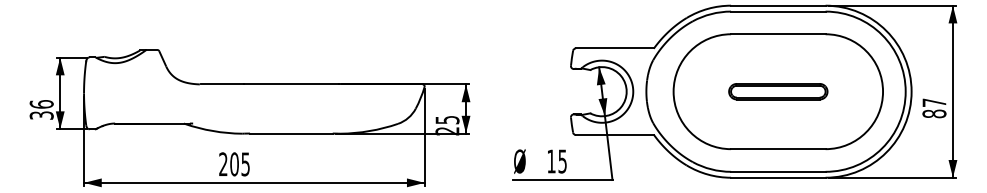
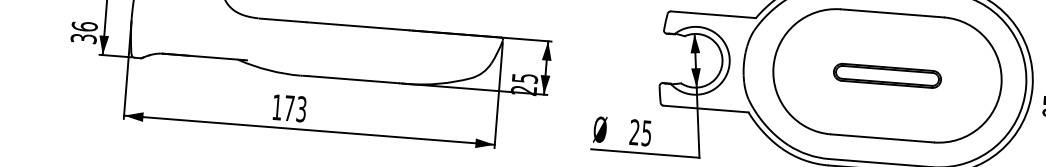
text: (551, 161) -> (634, 132), 15 -> 25
text: (234, 164) -> (289, 108), 205 -> 173

